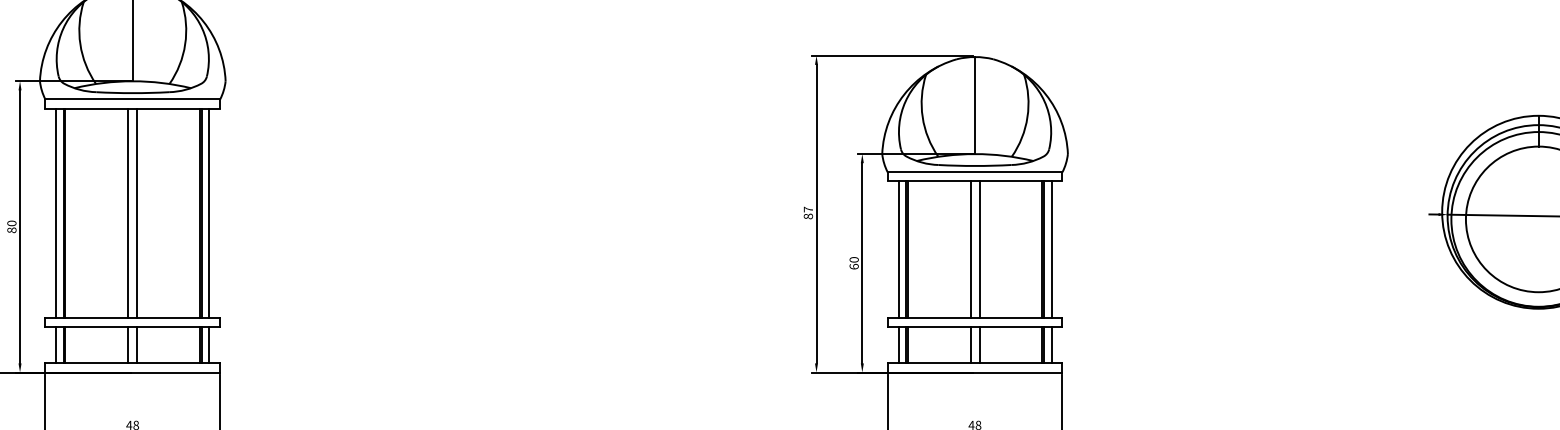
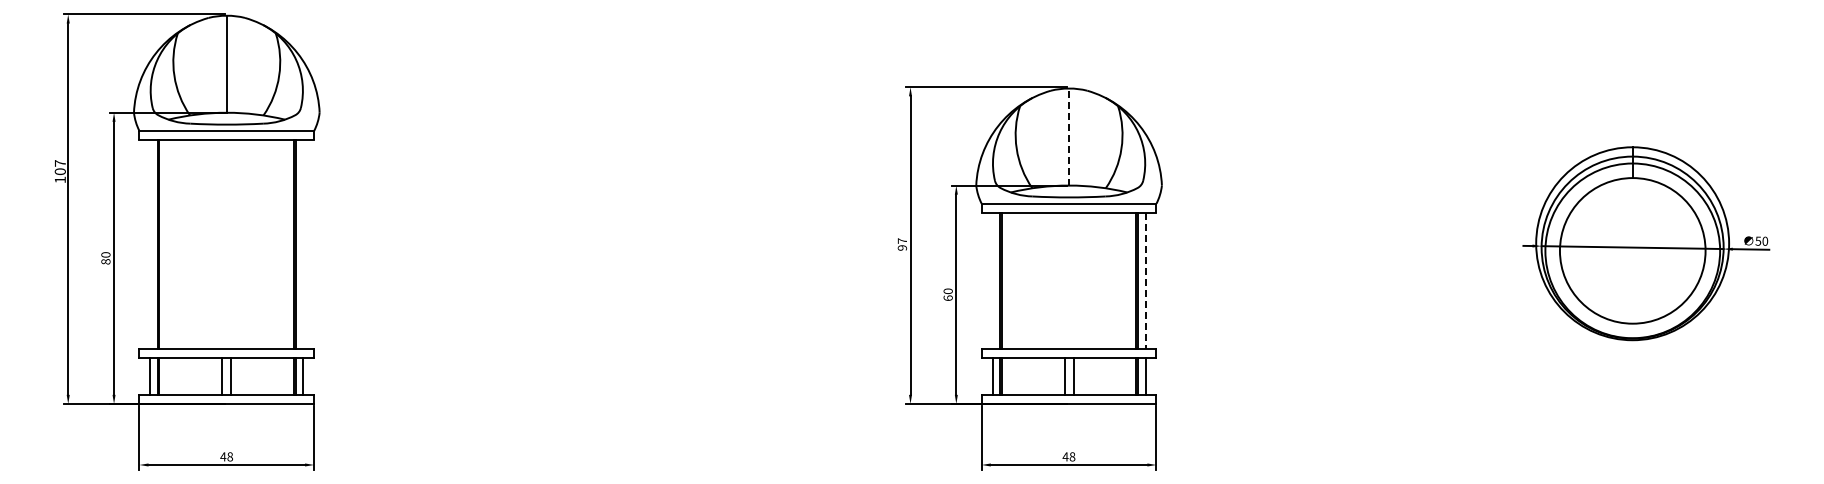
line: (975, 106) -> (1069, 137), solid -> dashed
line: (56, 213) -> (150, 244), removed
line: (128, 213) -> (222, 244), removed
line: (137, 213) -> (231, 244), removed
line: (209, 213) -> (303, 244), removed
text: (808, 216) -> (902, 247), 87 -> 97
line: (898, 249) -> (992, 280), removed
line: (970, 249) -> (1064, 280), removed
line: (979, 249) -> (1073, 280), removed
line: (1051, 250) -> (1145, 281), solid -> dashed

